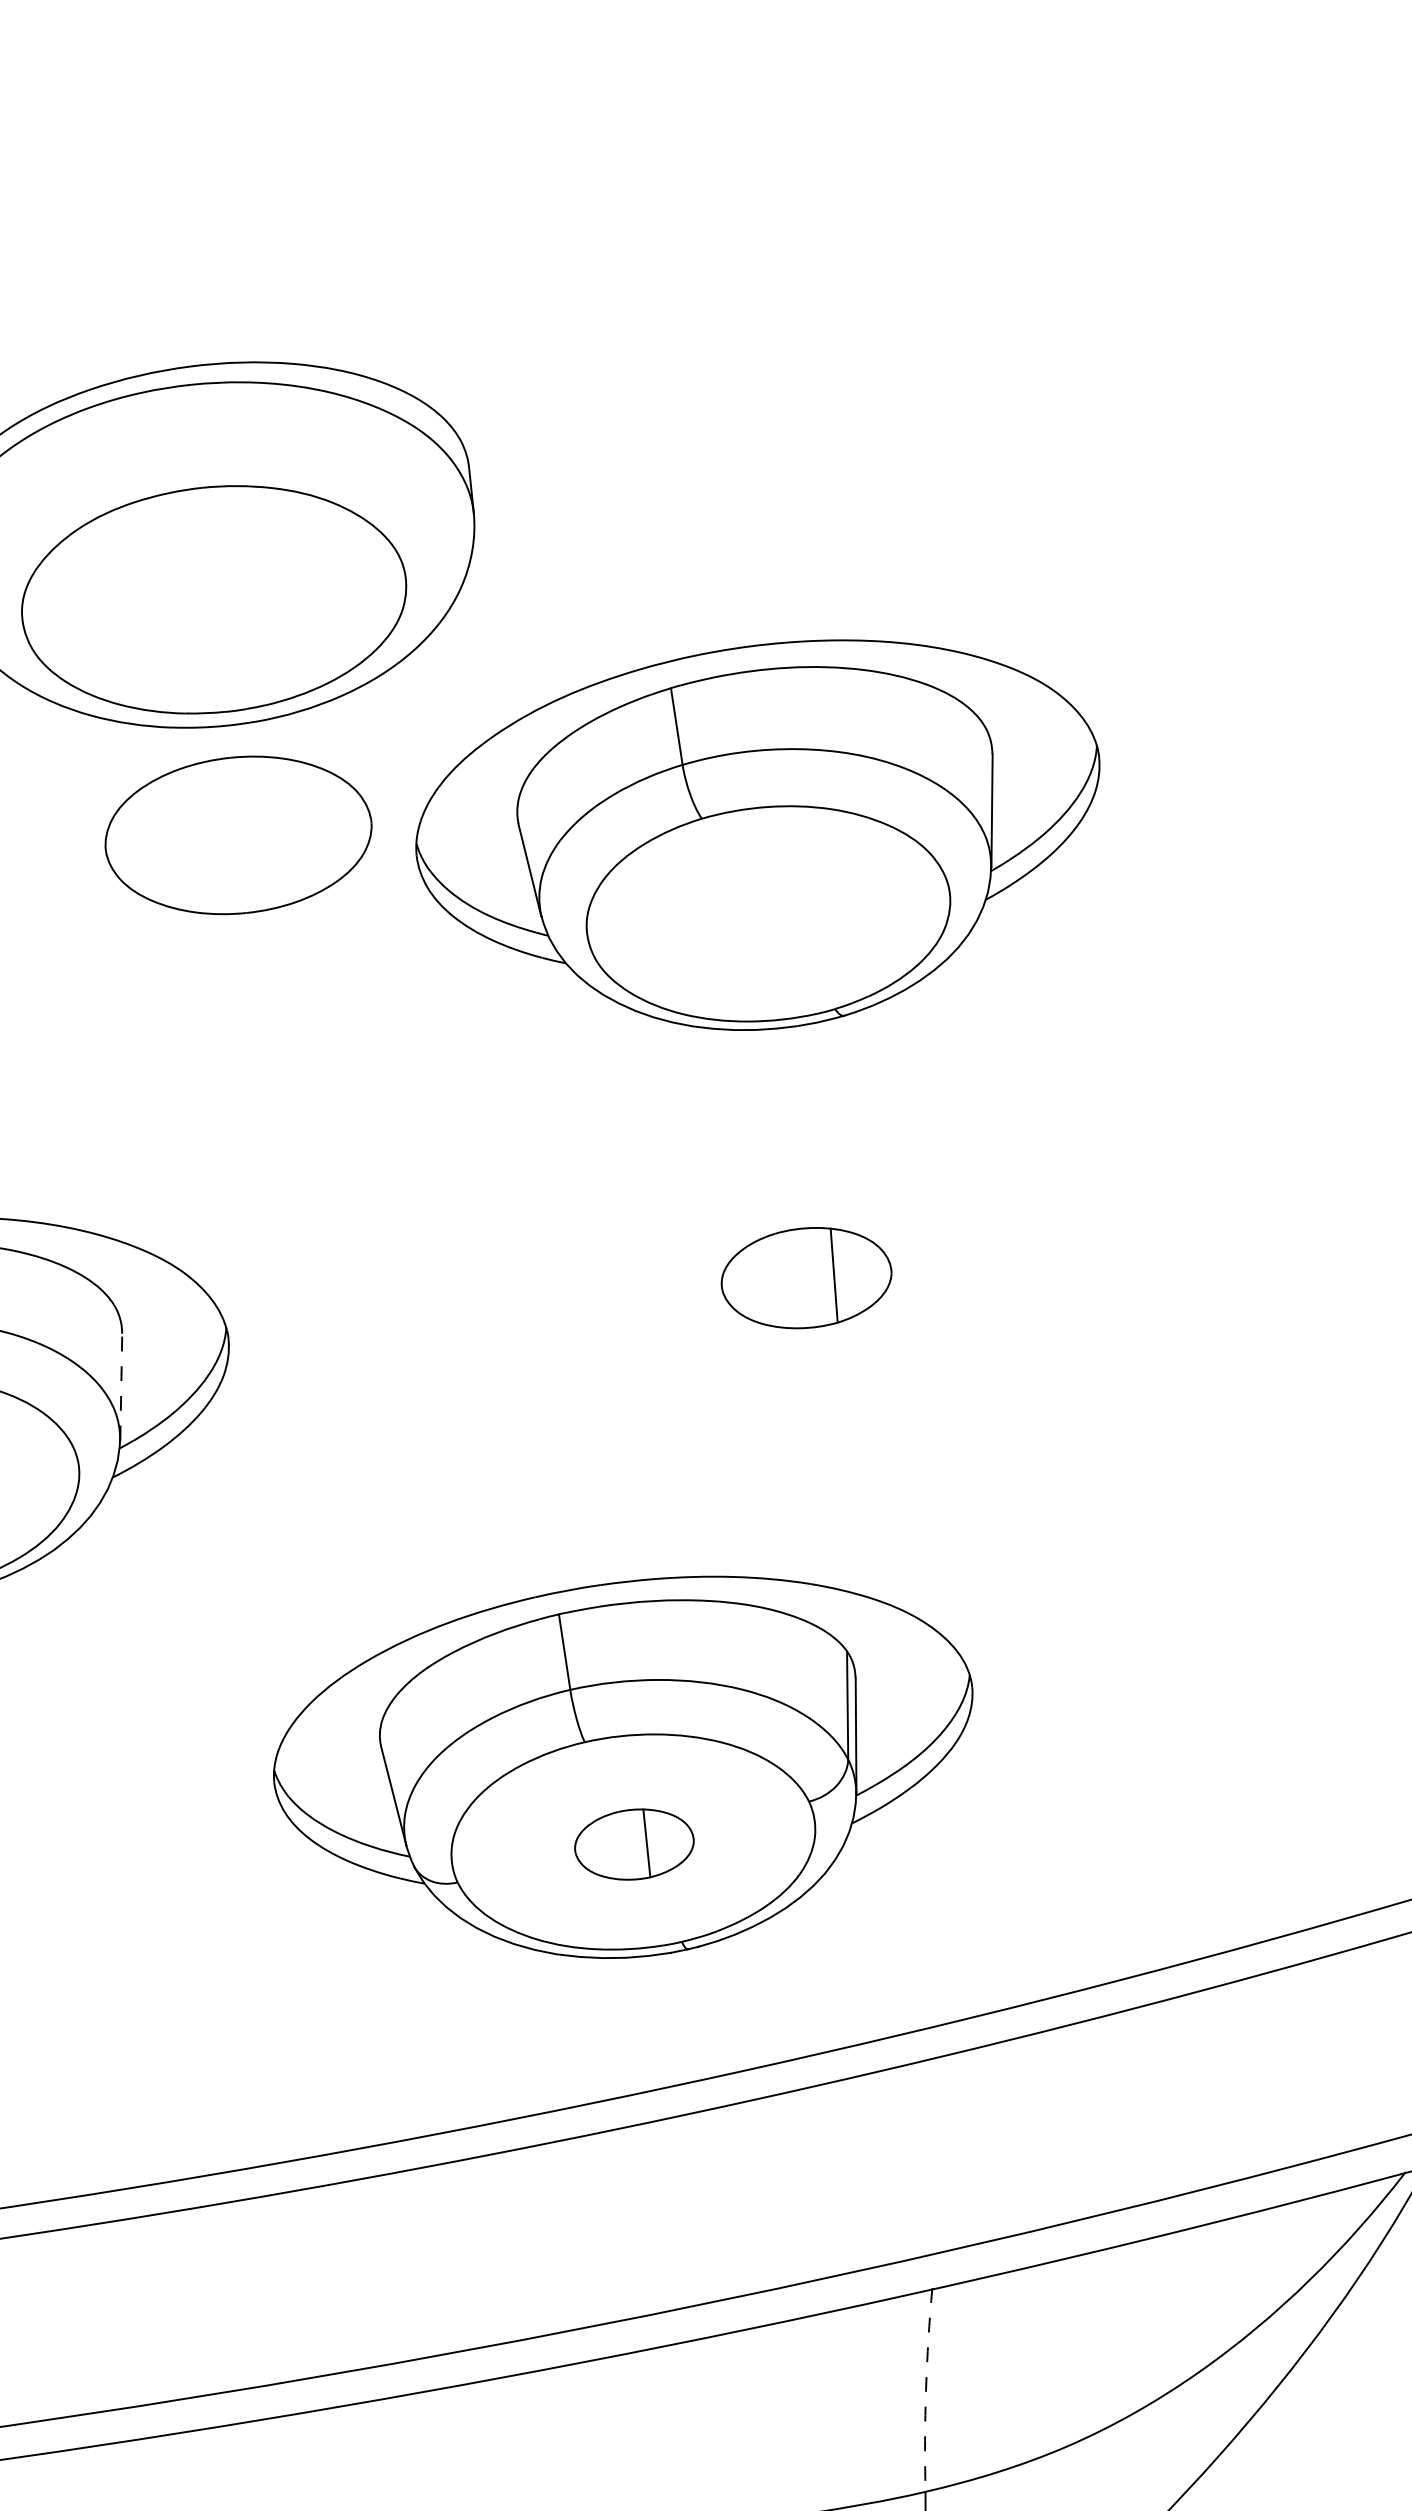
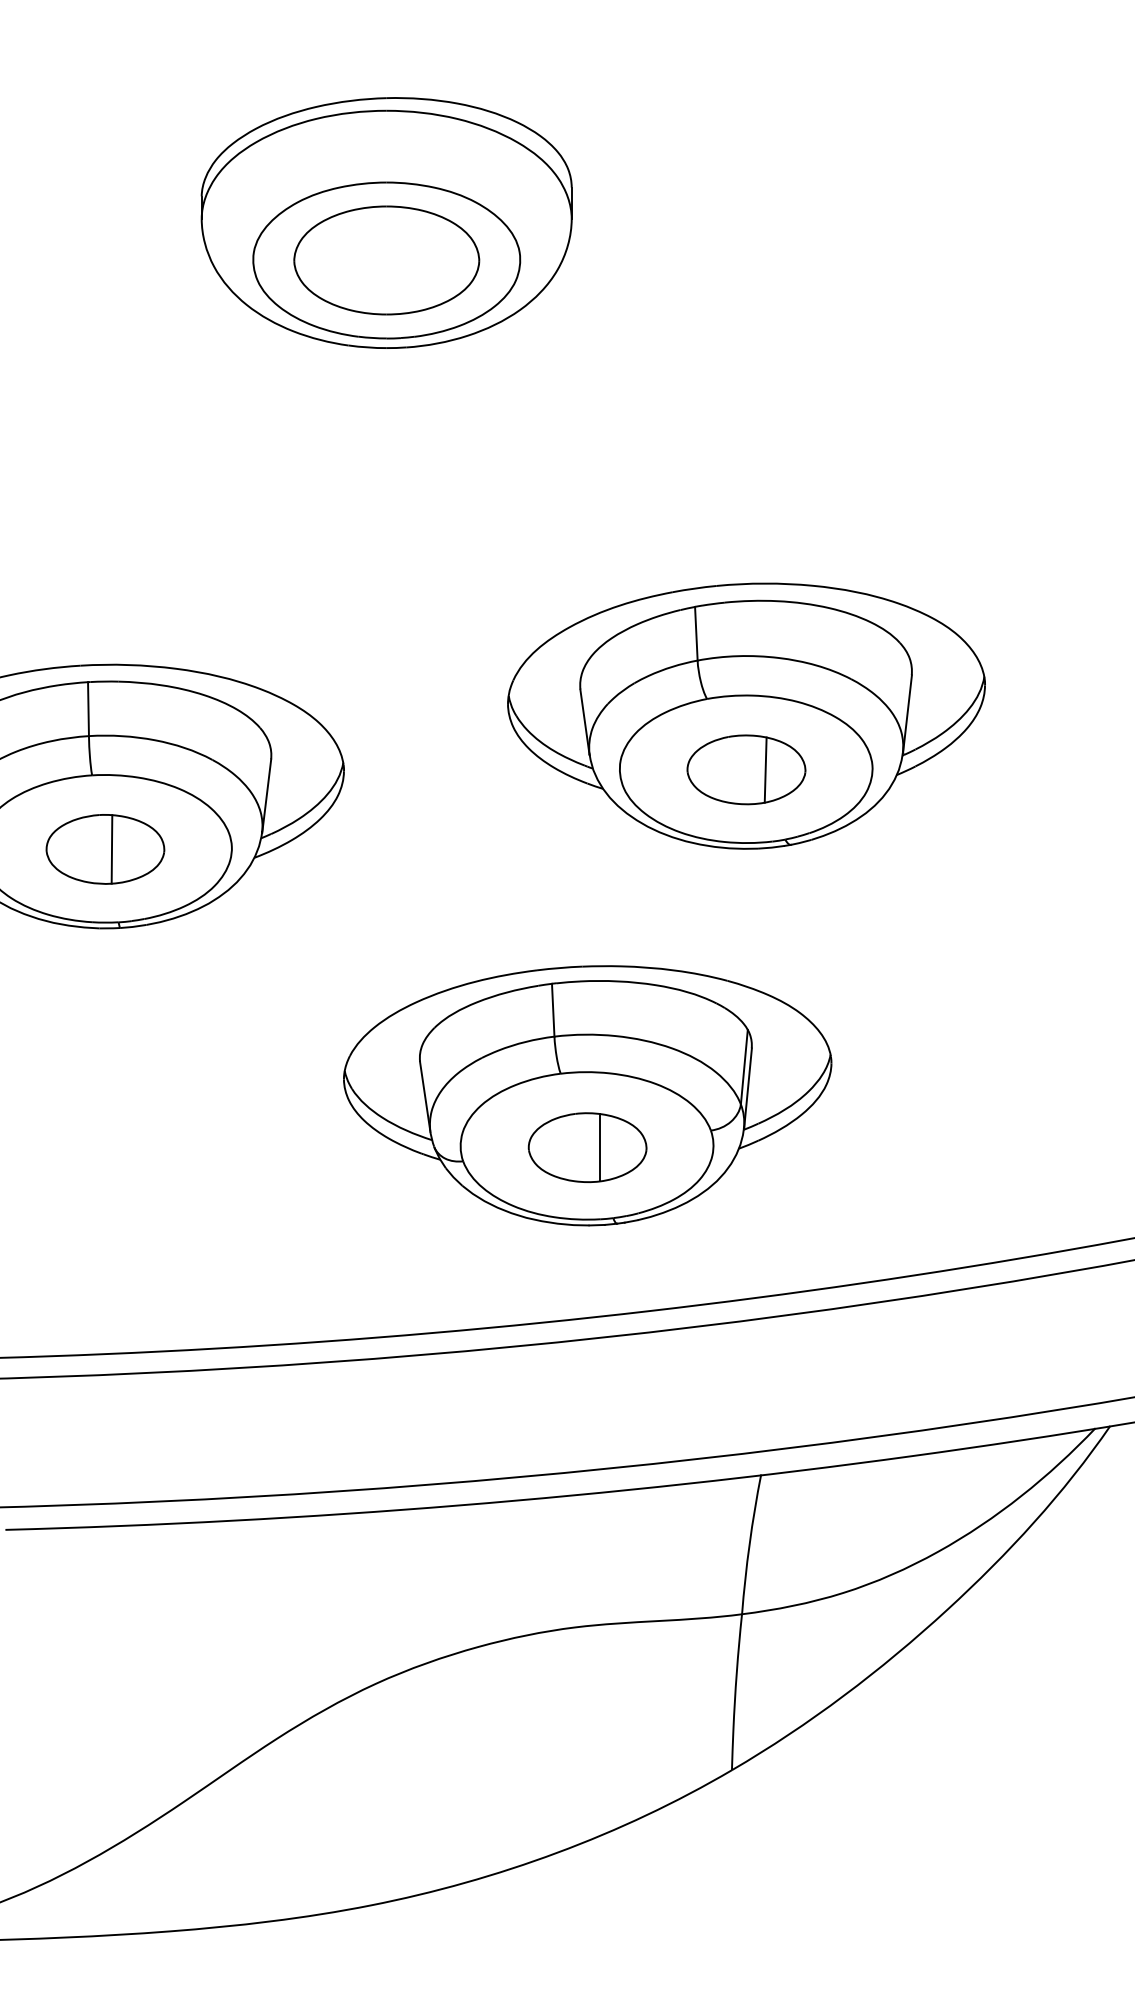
part: (238, 835) -> (386, 260), moved
part: (760, 836) -> (746, 715), moved
line: (121, 1387) -> (266, 796), dashed -> solid
part: (634, 1844) -> (587, 1147), size x1.43
arc: (925, 2390) -> (749, 1544), dashed -> solid

